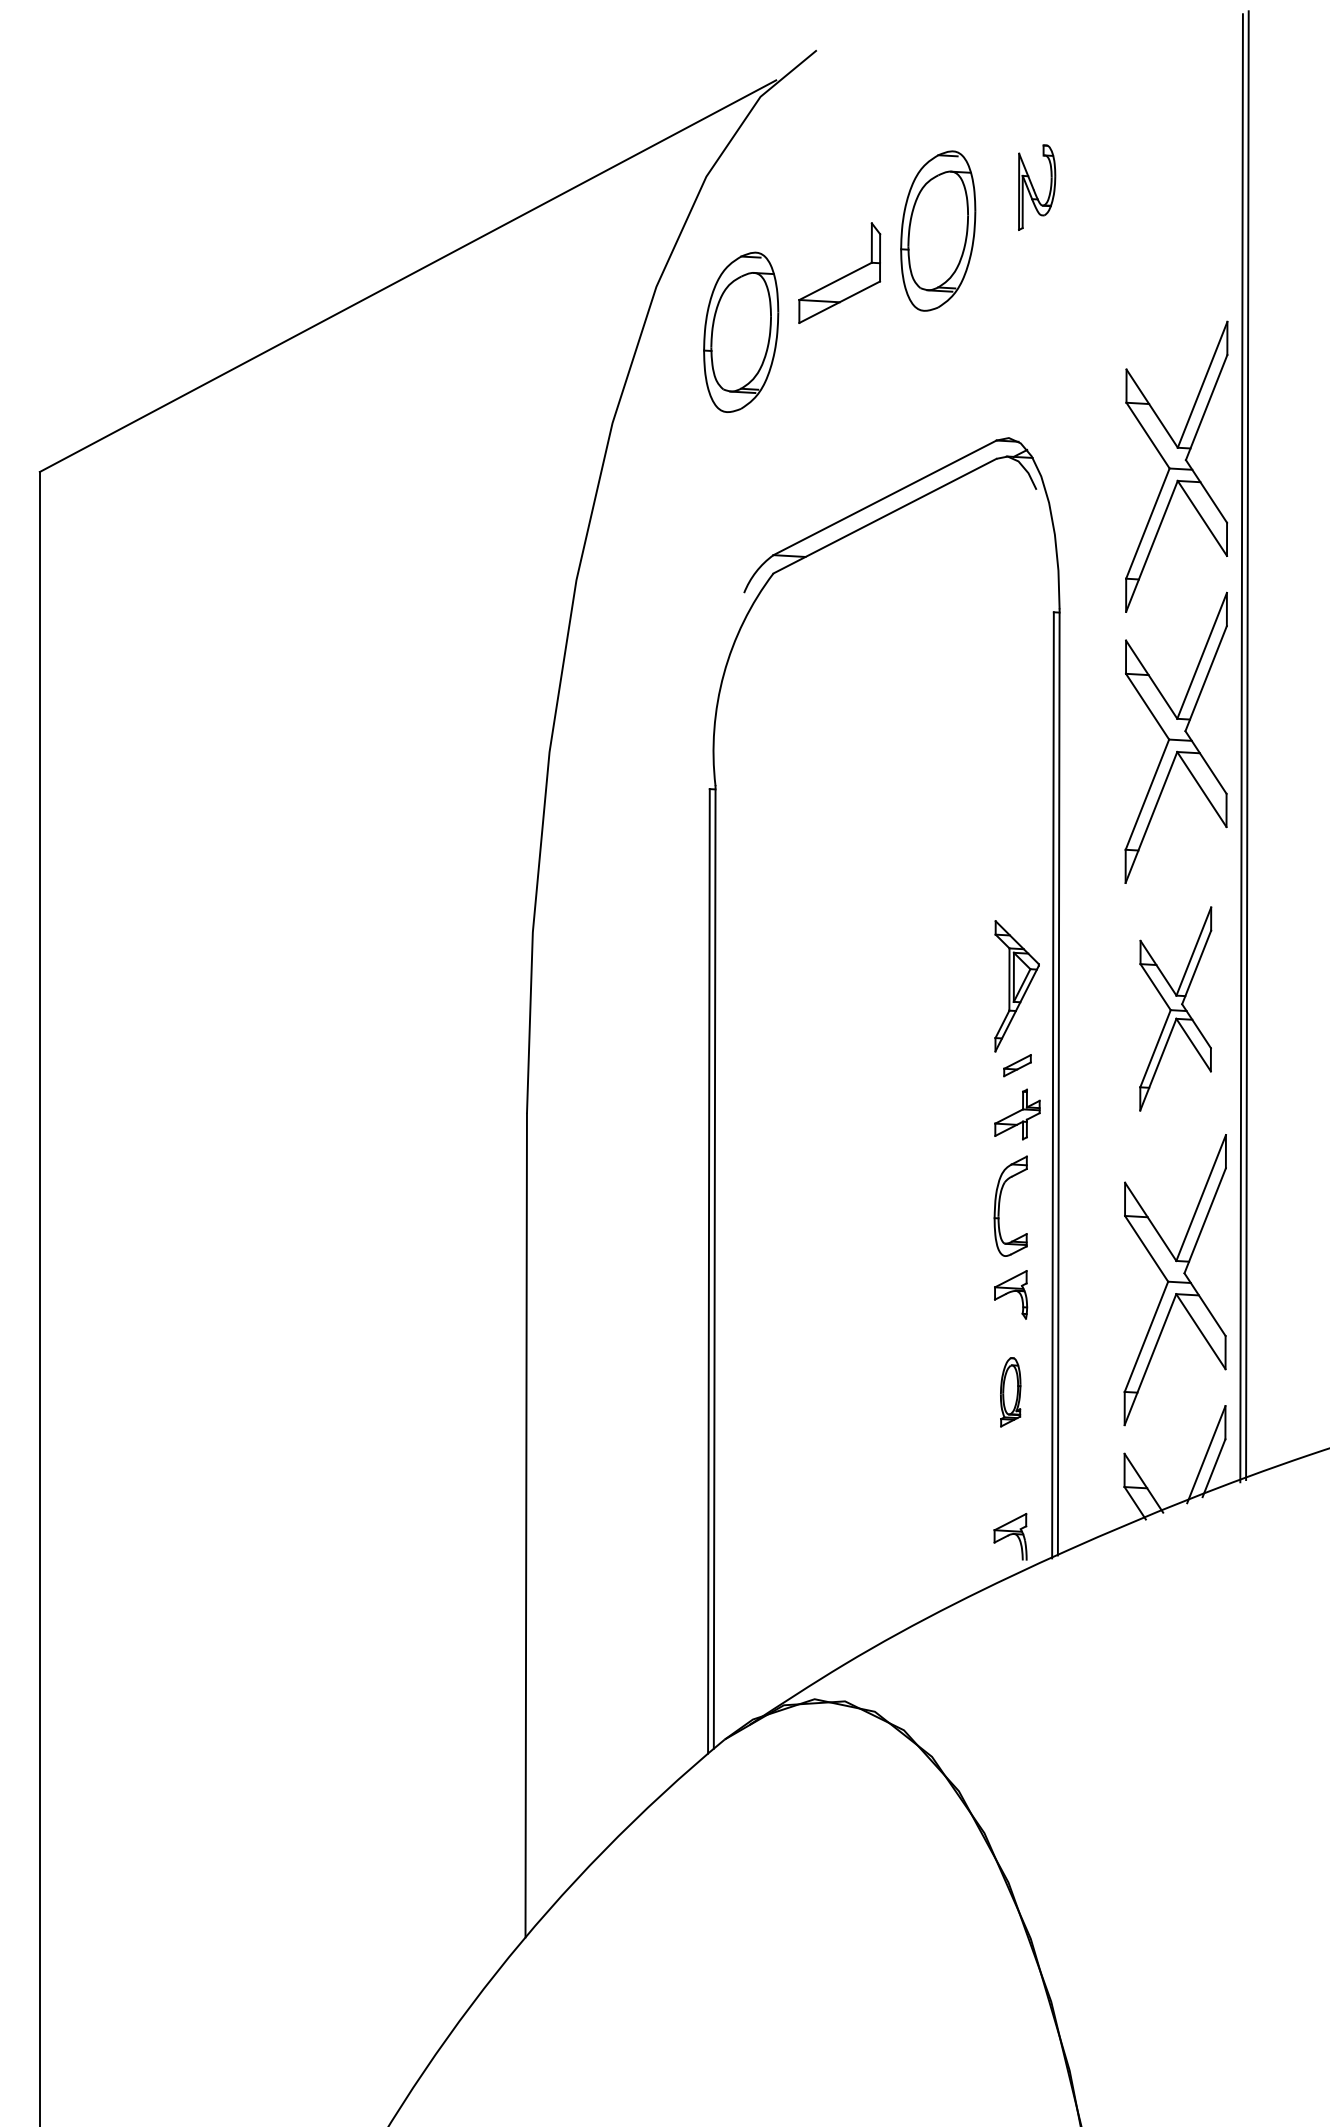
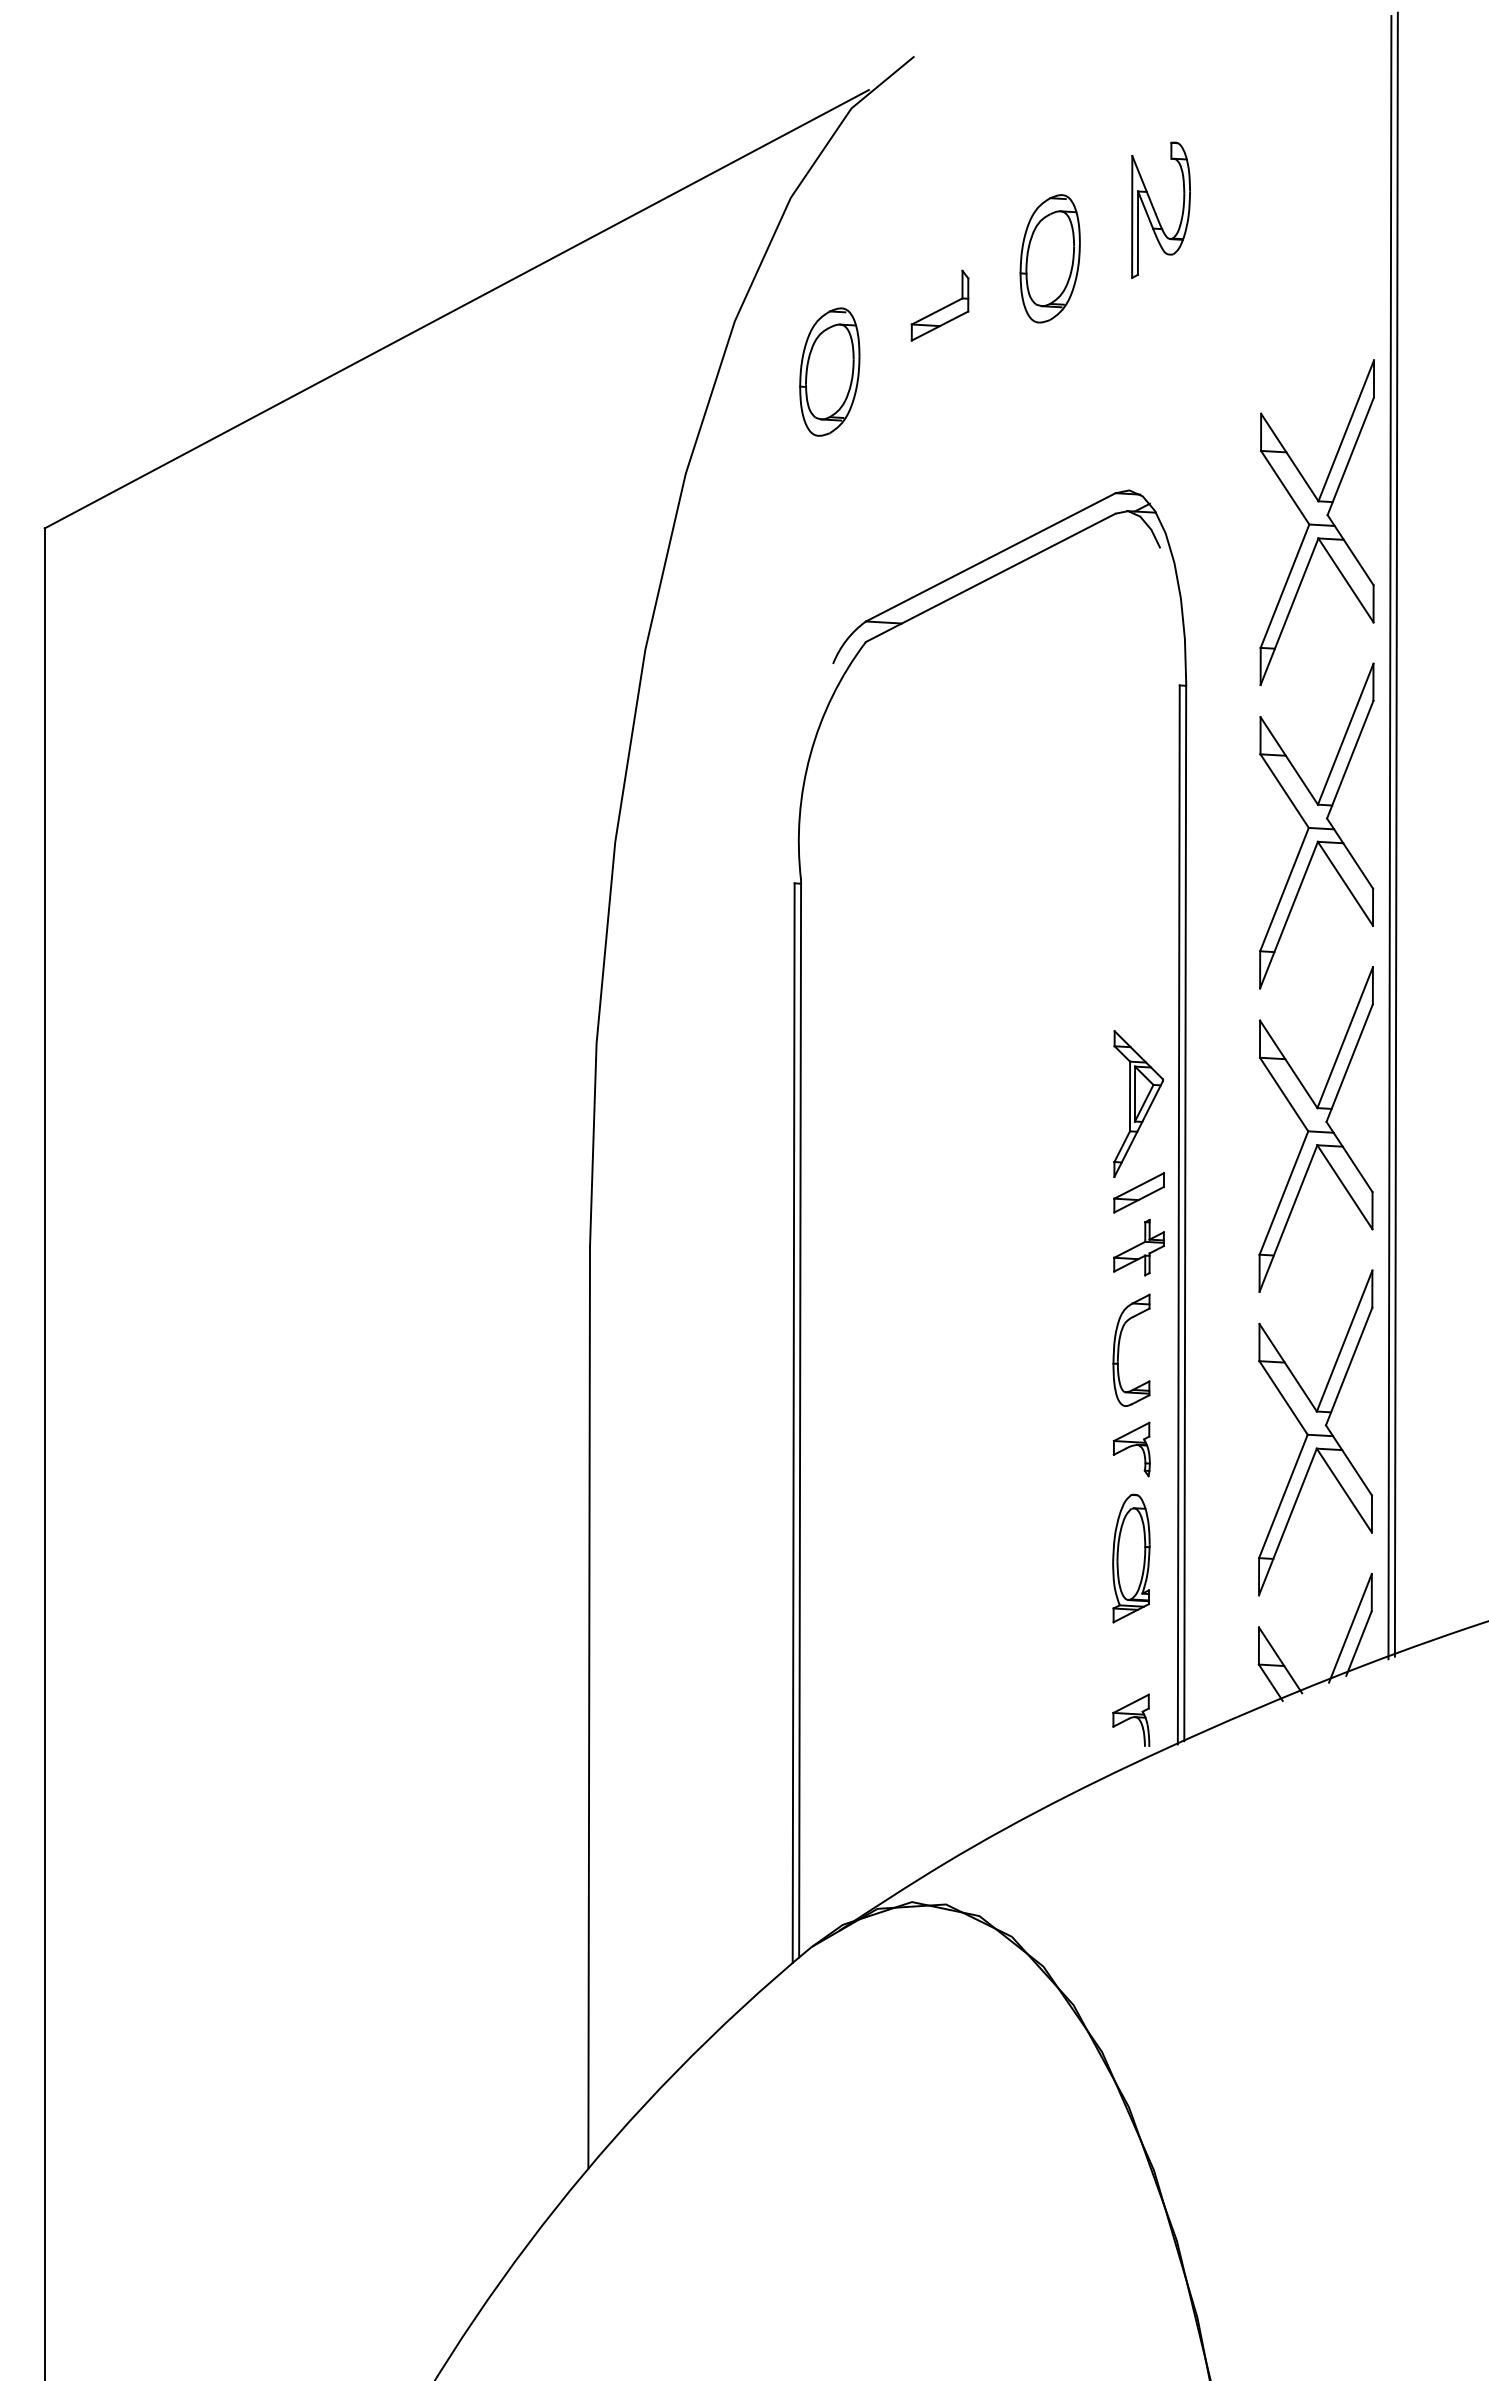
part: (1036, 187) -> (1160, 209), size x1.43
part: (937, 230) -> (1049, 258), size x0.71
part: (839, 272) -> (939, 305), size x0.62
part: (740, 331) -> (829, 371), size x0.71
part: (1175, 1009) -> (1315, 1129), size x1.43
part: (1016, 1065) -> (1138, 1192), size x1.67
part: (1010, 1392) -> (1131, 1558), size x1.67

